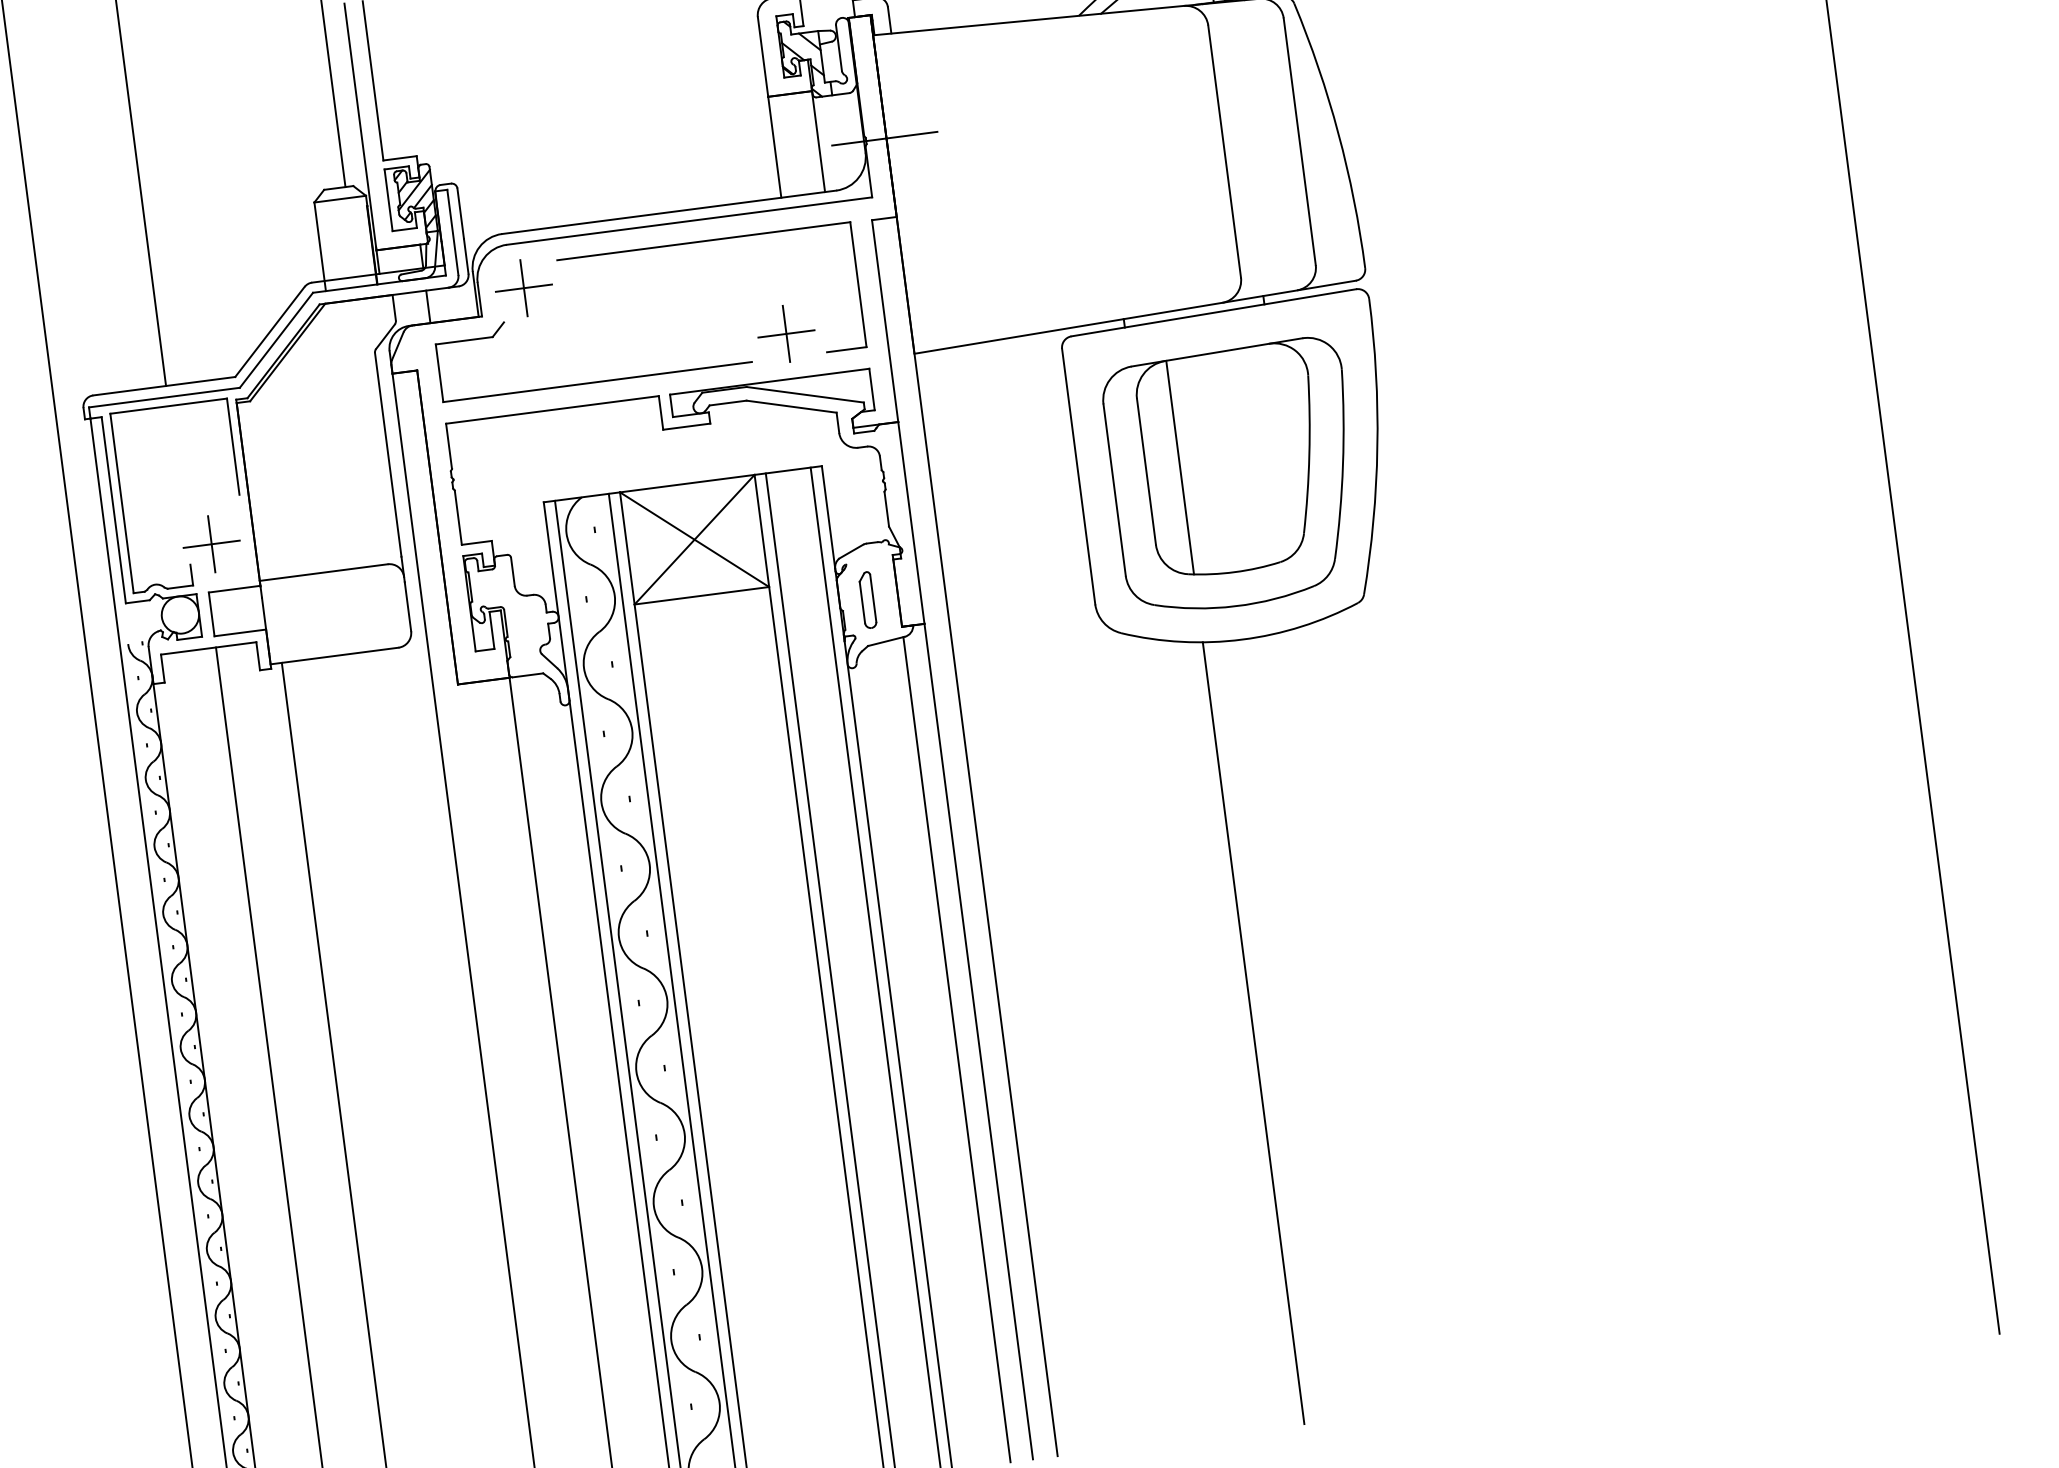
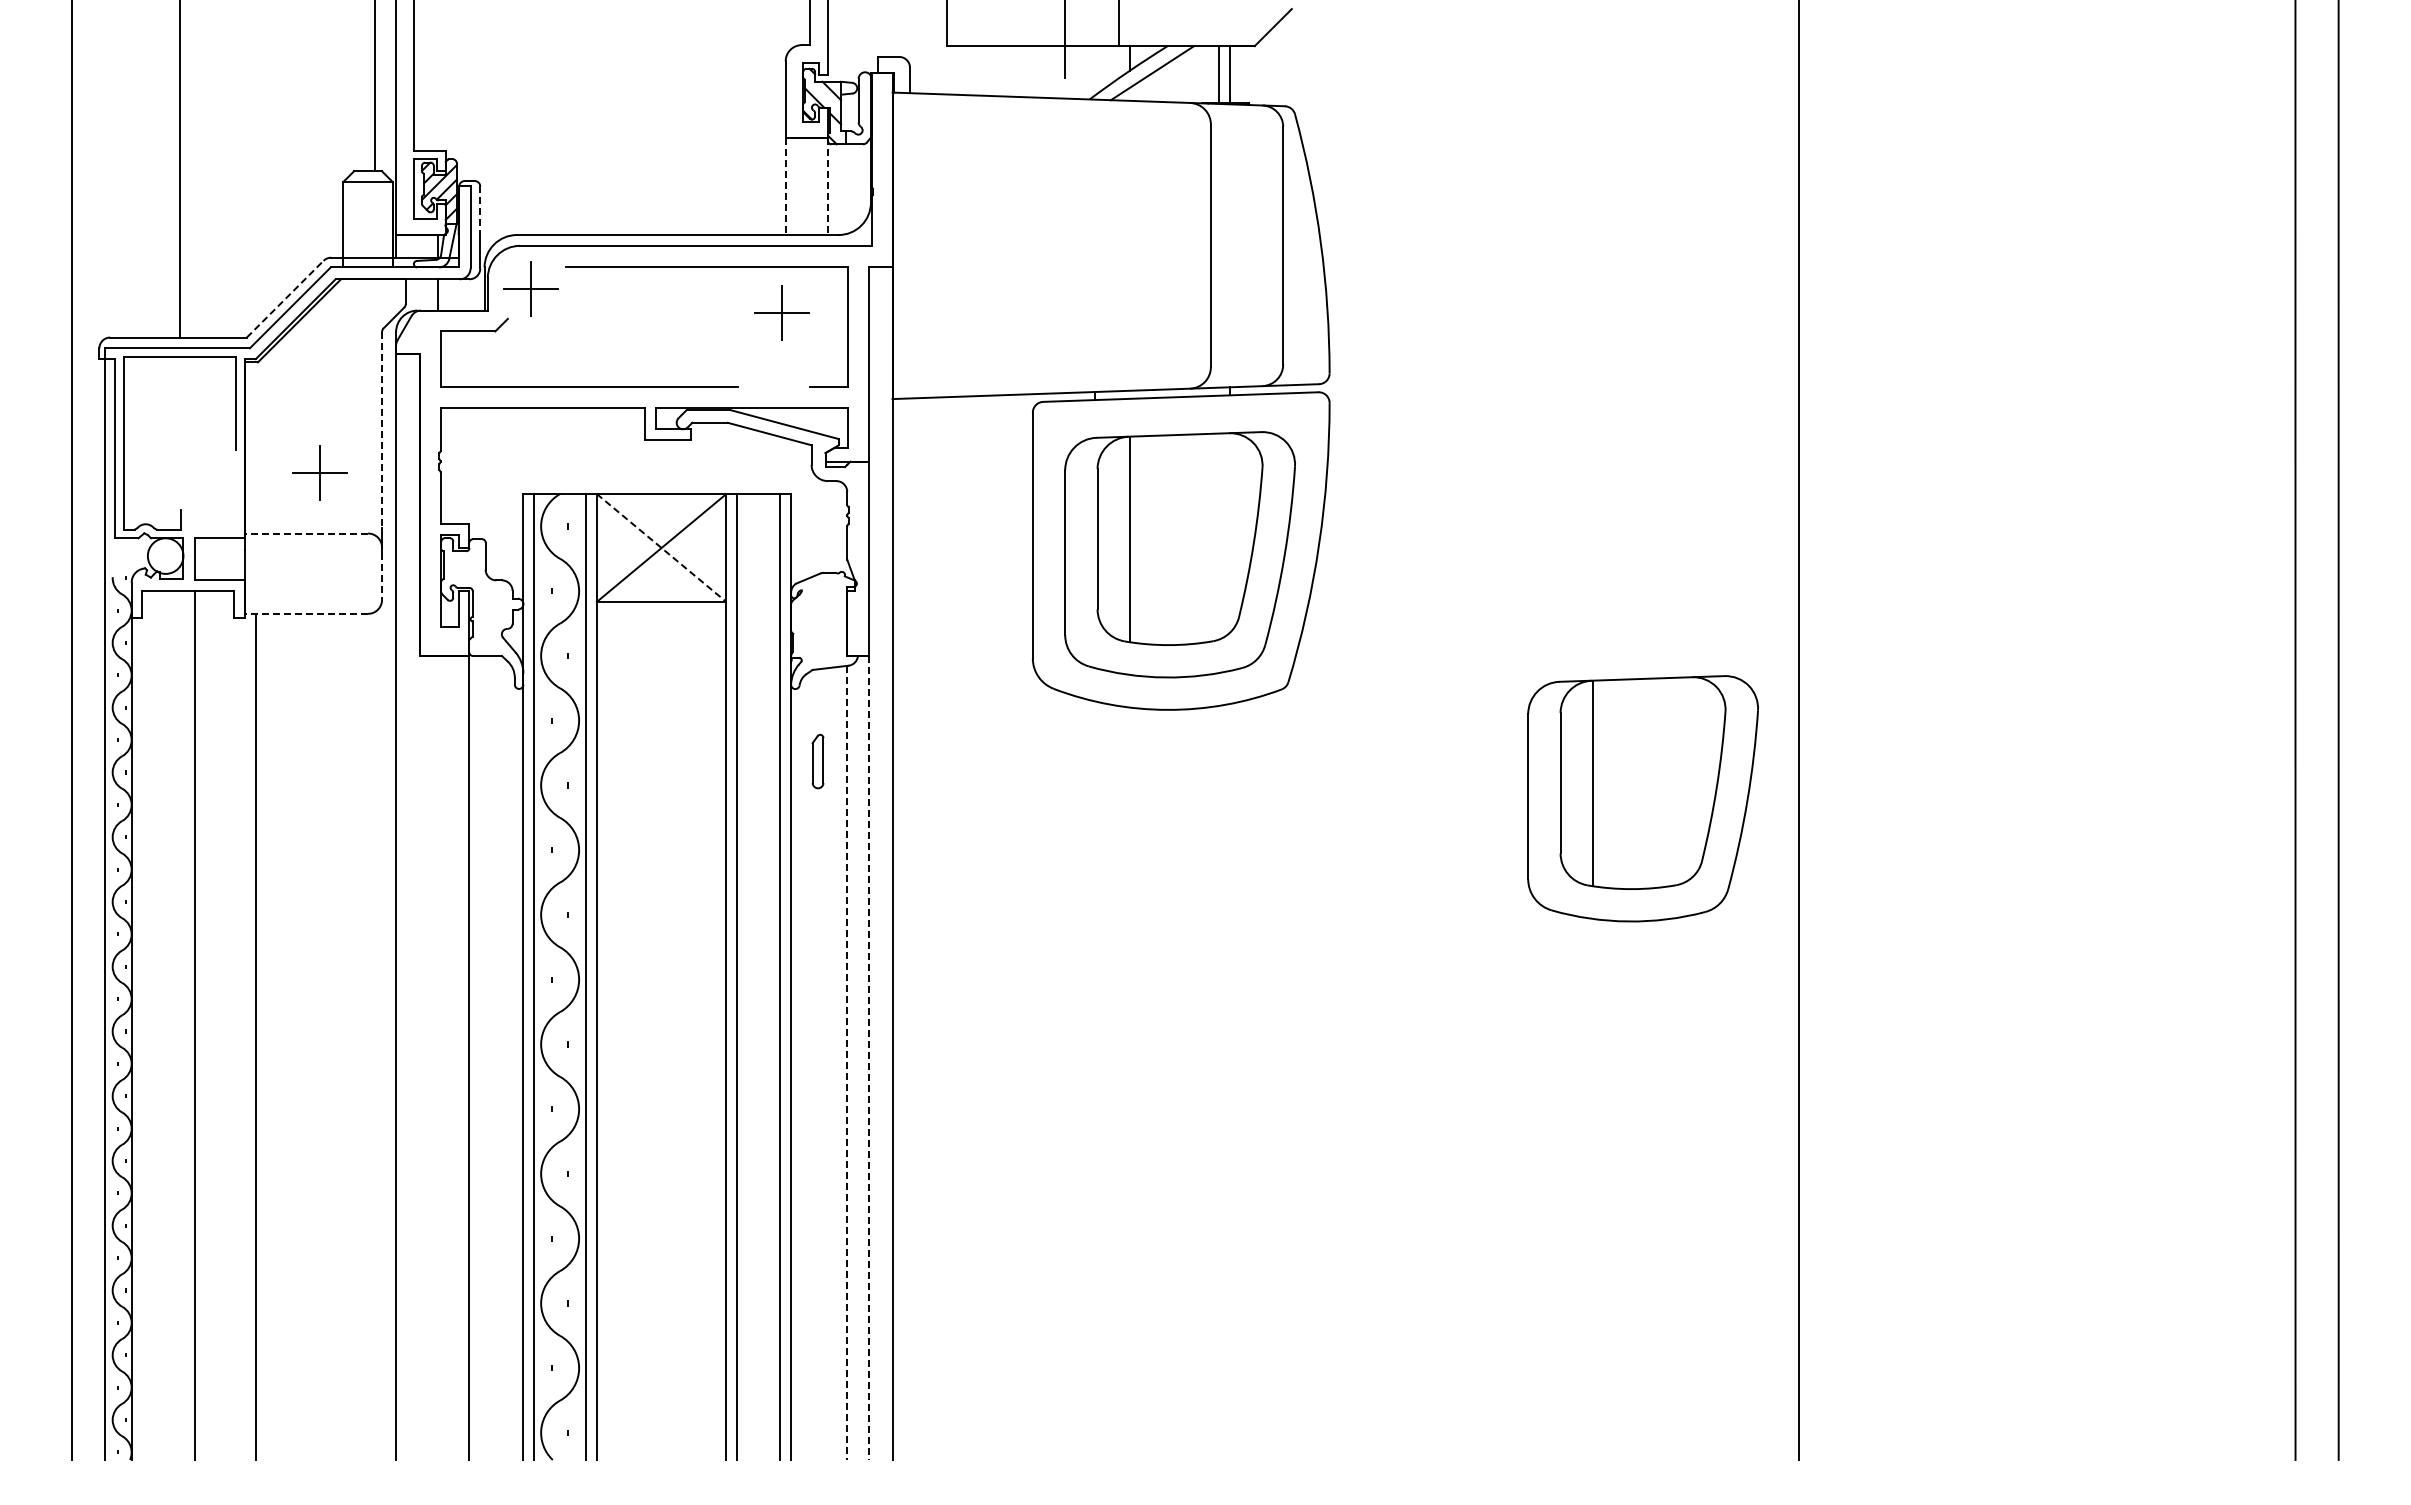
line: (884, 138) -> (890, 191), removed
line: (818, 141) -> (827, 186), solid -> dashed
line: (774, 147) -> (785, 186), solid -> dashed
line: (461, 214) -> (480, 211), solid -> dashed
line: (270, 331) -> (285, 298), solid -> dashed
part: (786, 333) -> (781, 312), moved
line: (388, 455) -> (382, 430), solid -> dashed
line: (694, 540) -> (661, 548), solid -> dashed
part: (211, 543) -> (319, 472), moved
line: (323, 572) -> (306, 533), solid -> dashed
part: (867, 600) -> (817, 761), moved
line: (408, 606) -> (382, 576), solid -> dashed
line: (334, 655) -> (306, 613), solid -> dashed
part: (1747, 667) -> (1642, 798), added
line: (1253, 1032) -> (1129, 1083), removed
line: (978, 1042) -> (868, 1058), solid -> dashed
line: (957, 1049) -> (847, 1062), solid -> dashed

